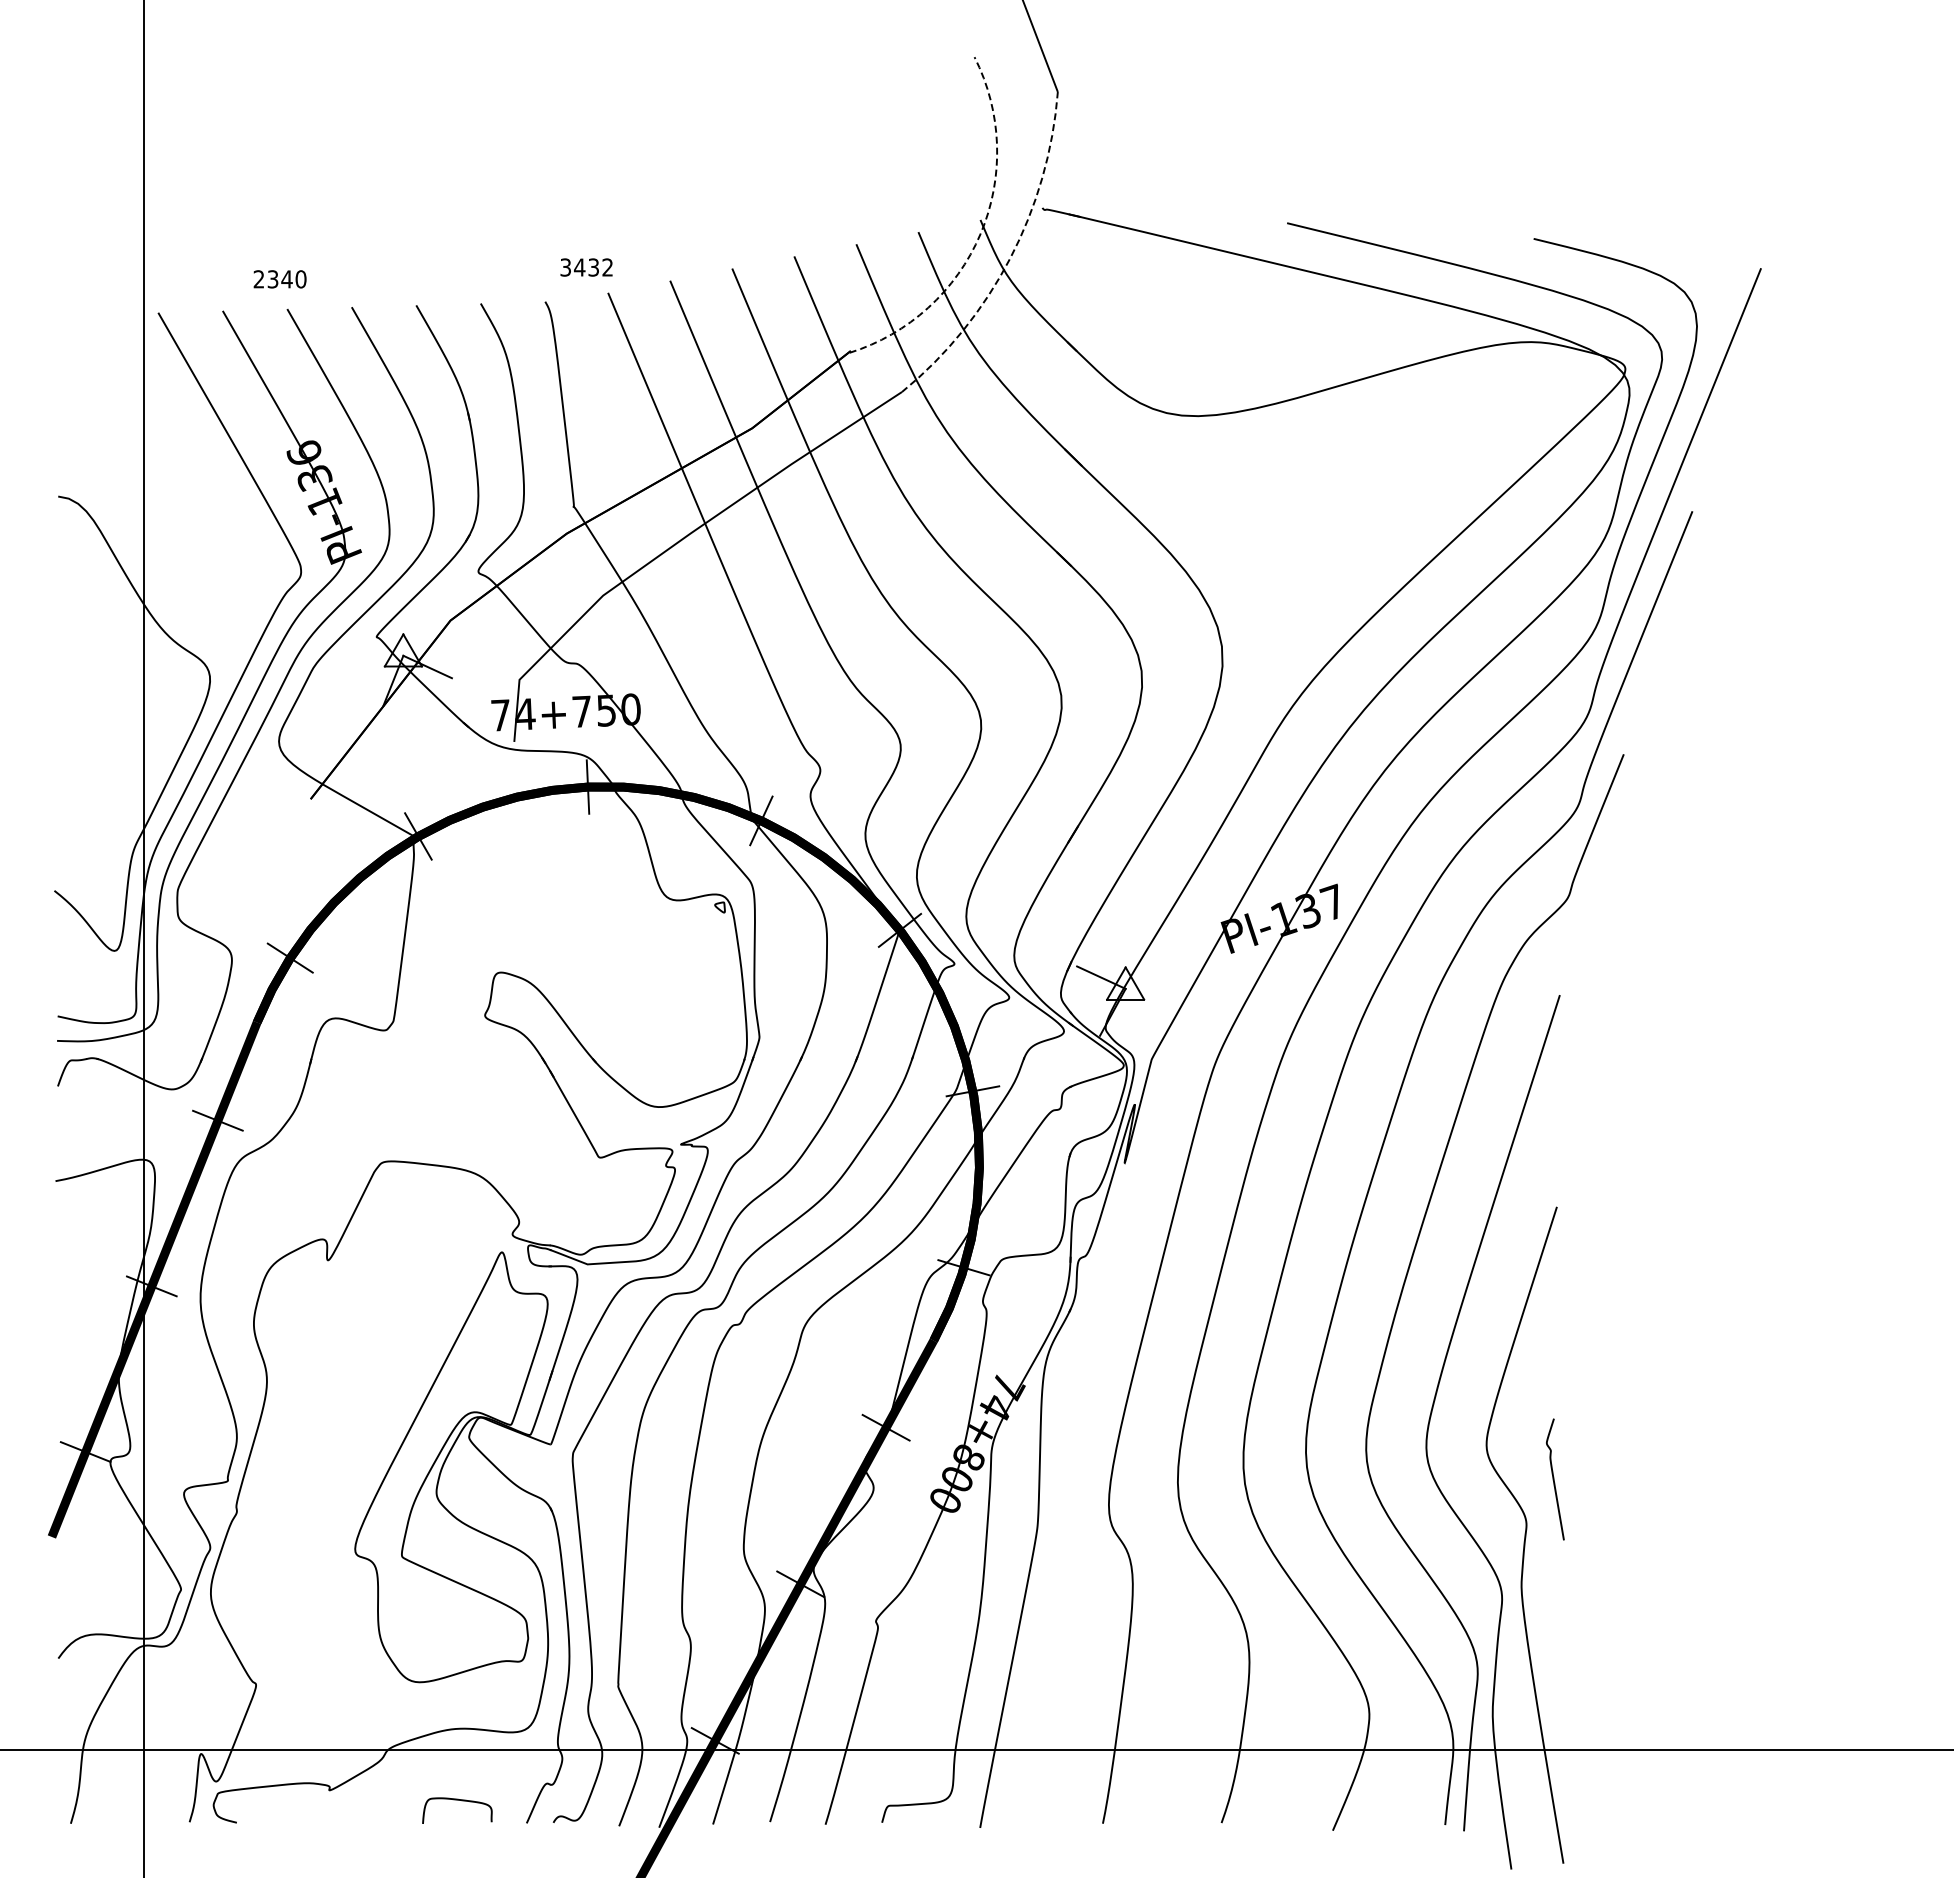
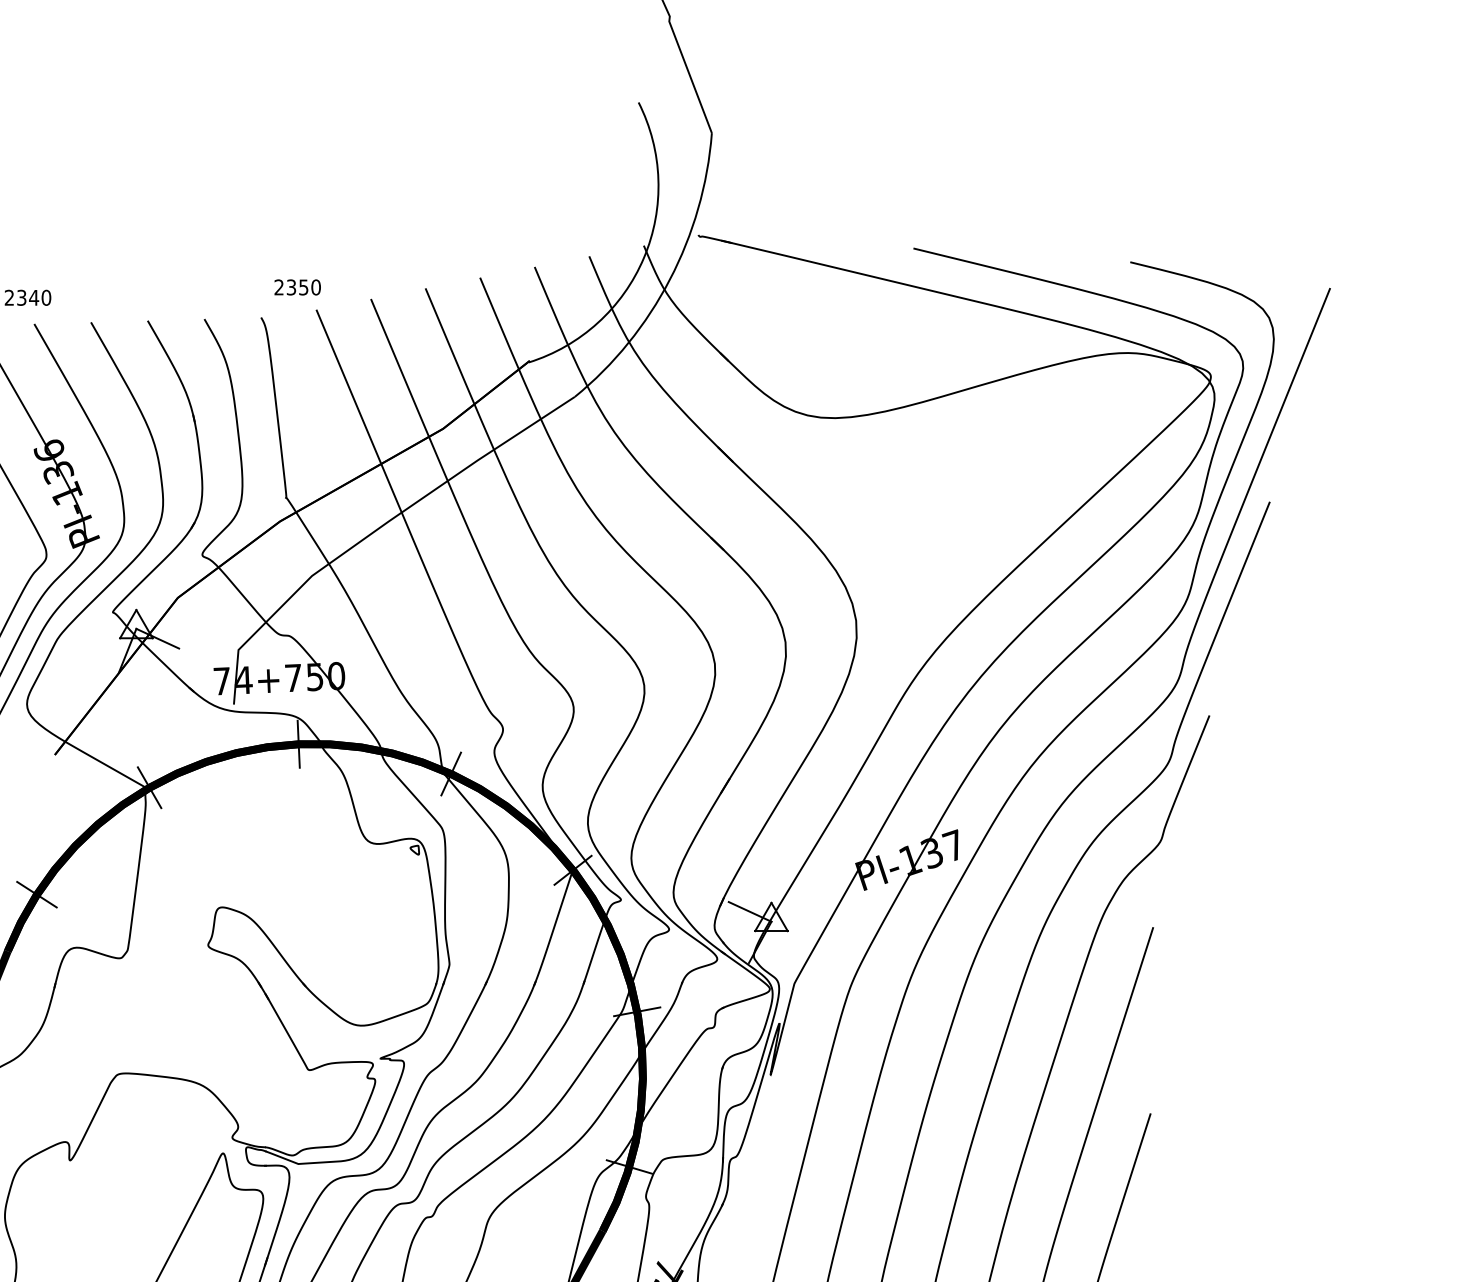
arc: (980, 233) -> (643, 257), dashed -> solid
arc: (1010, 258) -> (670, 279), dashed -> solid
text: (586, 267) -> (297, 287), 3432 -> 2350

